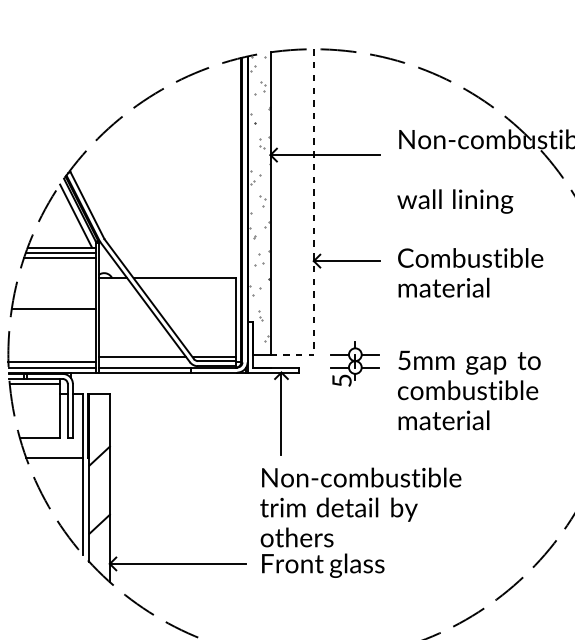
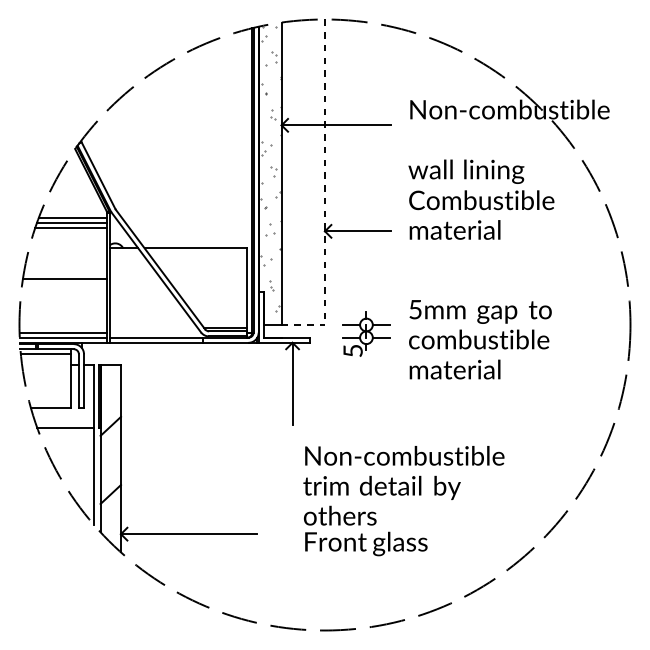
line: (76, 215) -> (87, 185), removed
text: (470, 272) -> (481, 214), moved
line: (142, 357) -> (153, 327), removed
text: (469, 390) -> (480, 339), moved
text: (360, 523) -> (403, 501), moved

